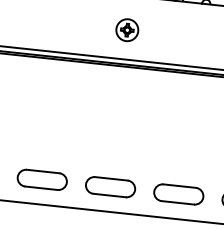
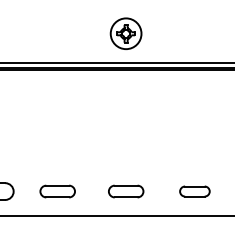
part: (127, 30) -> (126, 33), size x1.4
part: (42, 179) -> (57, 191), size x0.7
part: (109, 187) -> (125, 191), size x0.7
part: (178, 194) -> (194, 191), size x0.6

